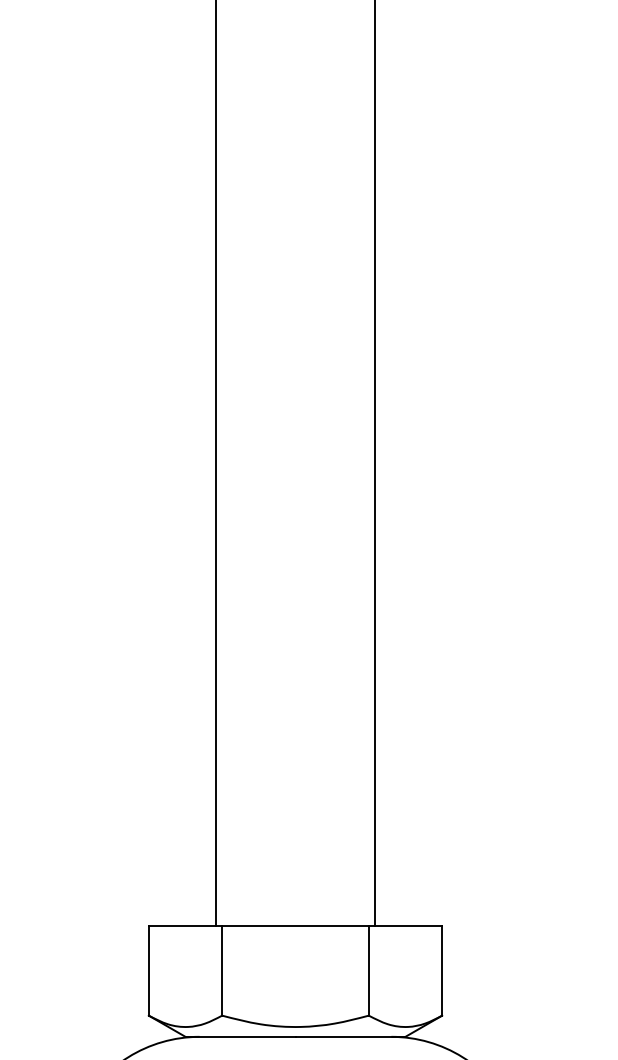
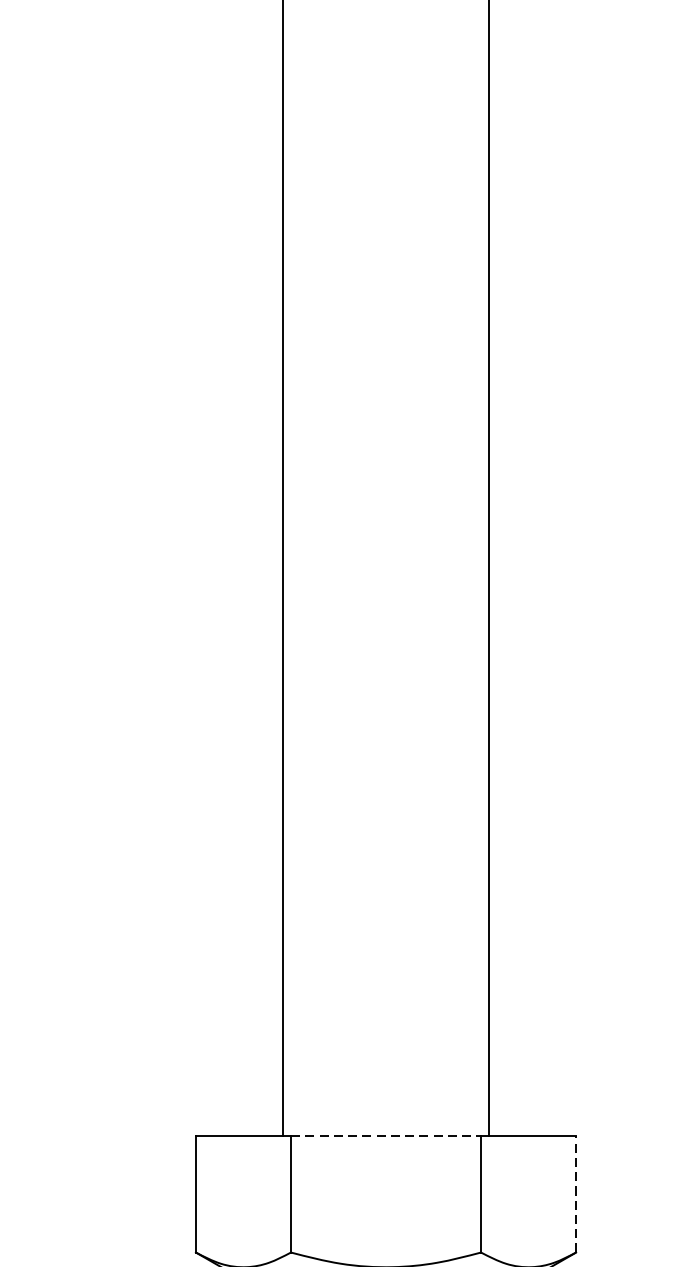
line: (296, 925) -> (387, 1135), solid -> dashed
line: (442, 970) -> (576, 1194), solid -> dashed

